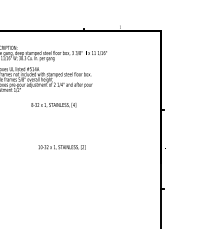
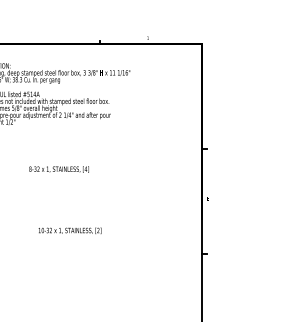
text: (53, 105) -> (58, 169), moved
text: (61, 147) -> (69, 230), moved

